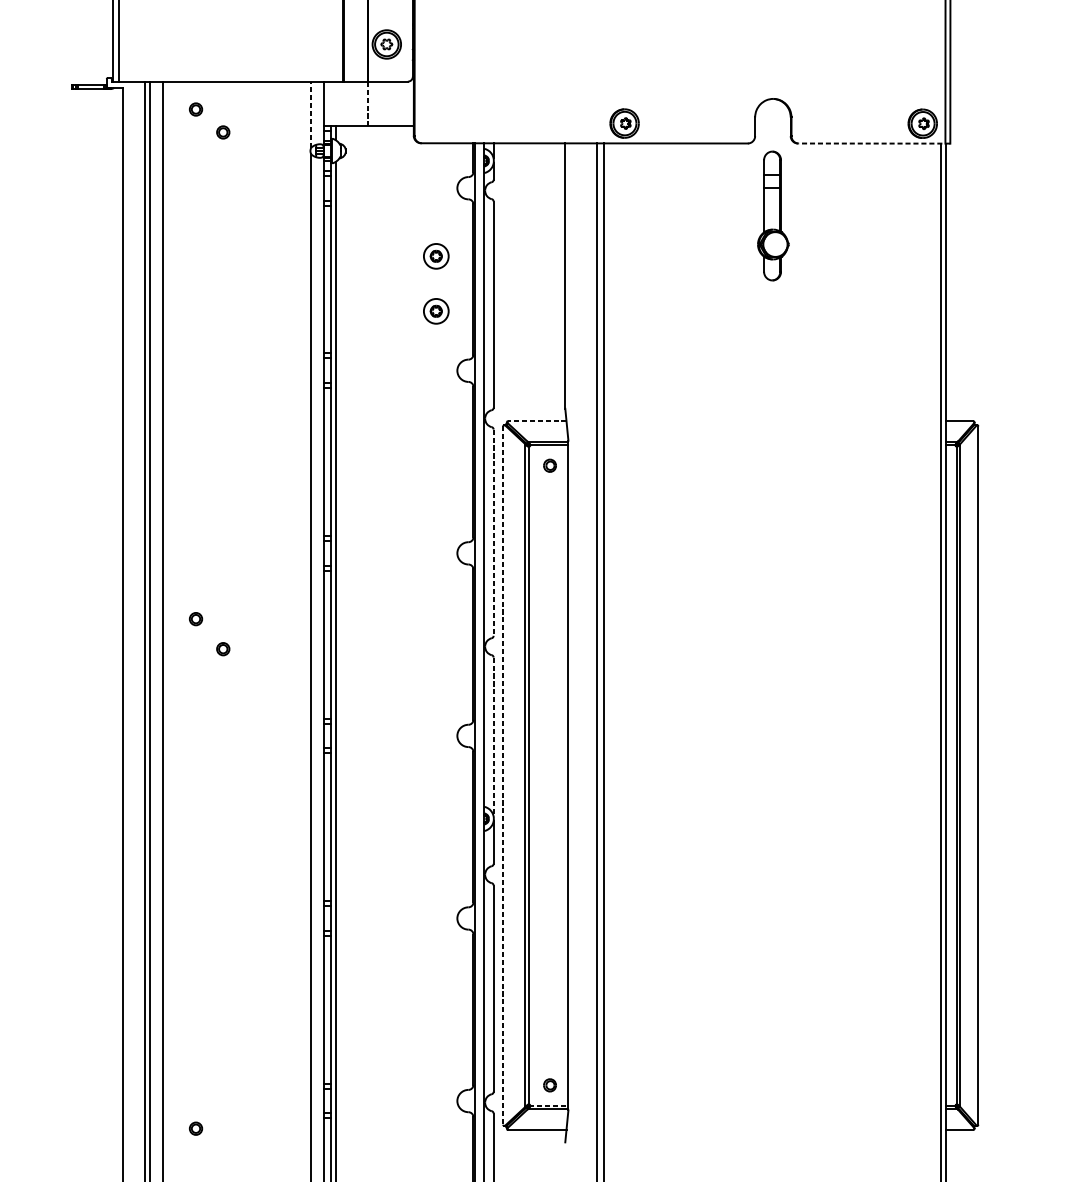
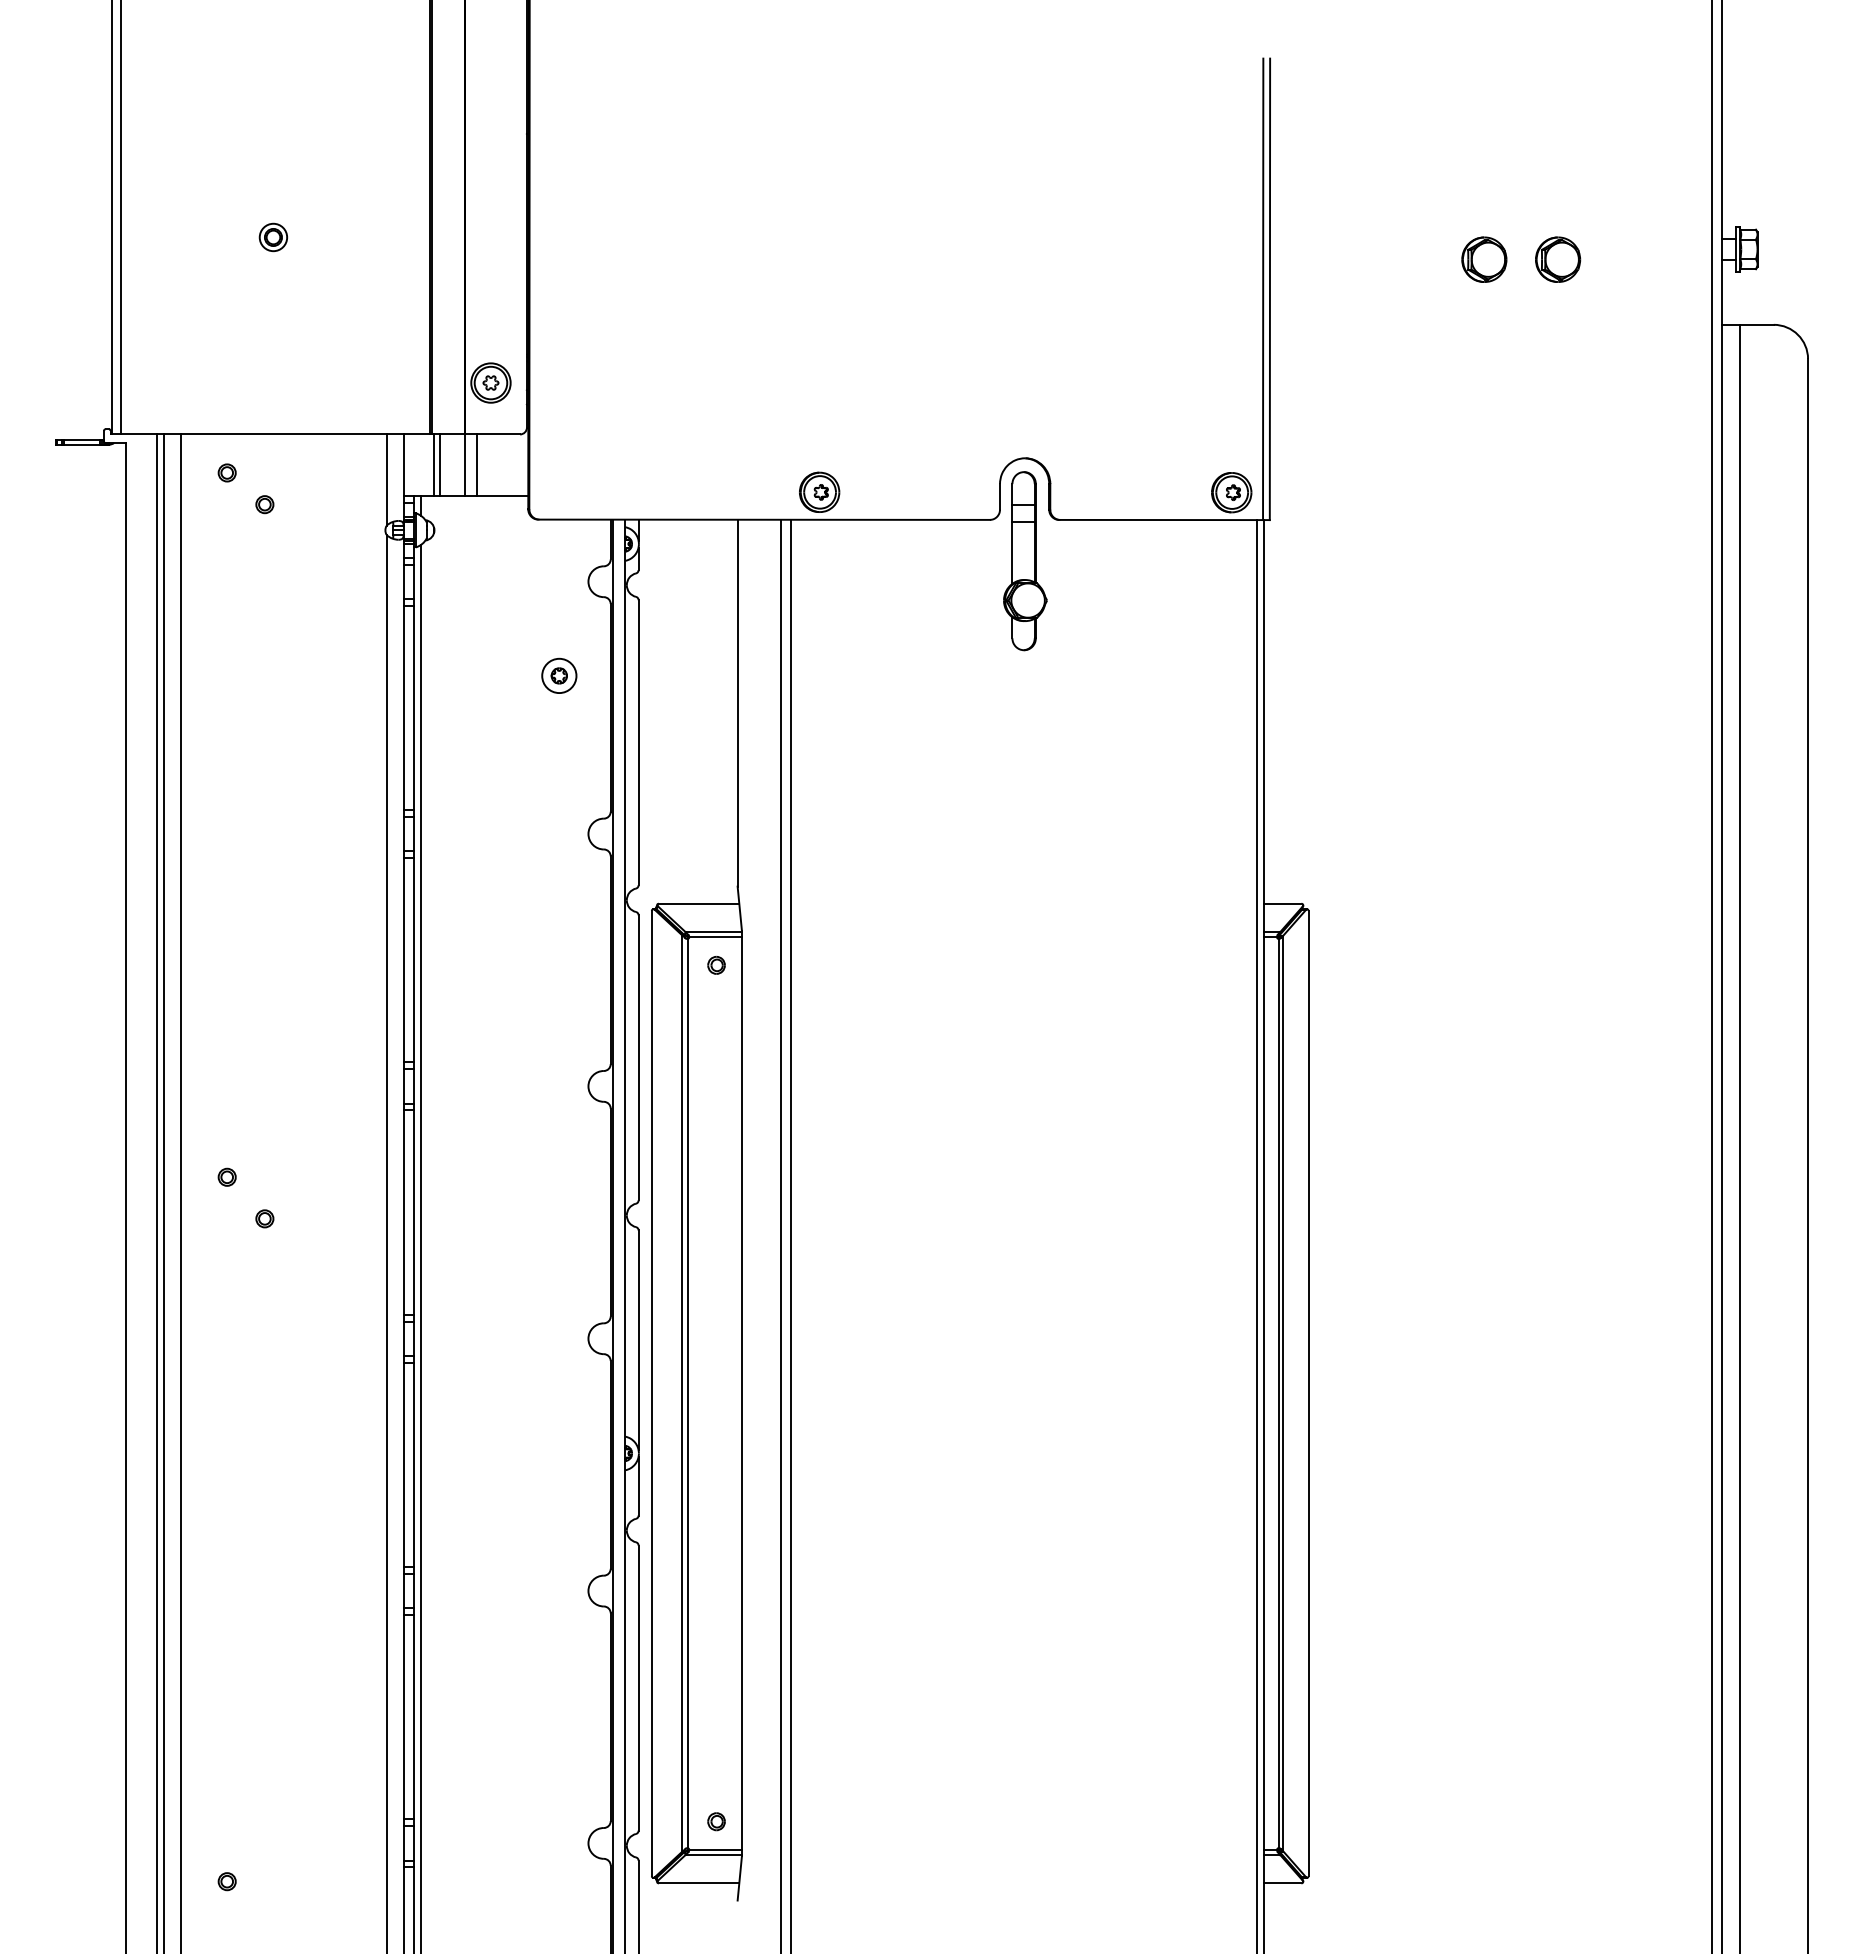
line: (345, 104) -> (434, 465), added
line: (350, 104) -> (440, 465), added
line: (368, 104) -> (465, 465), dashed -> solid
line: (376, 104) -> (476, 465), added
line: (311, 114) -> (386, 480), dashed -> solid
line: (874, 143) -> (1165, 520), dashed -> solid
part: (773, 216) -> (1025, 561), moved
part: (436, 311) -> (559, 751), removed
line: (536, 421) -> (698, 903), dashed -> solid
line: (493, 532) -> (638, 1057), dashed -> solid
line: (493, 737) -> (638, 1340), dashed -> solid
line: (502, 775) -> (651, 1393), dashed -> solid
line: (549, 1105) -> (715, 1849), dashed -> solid

